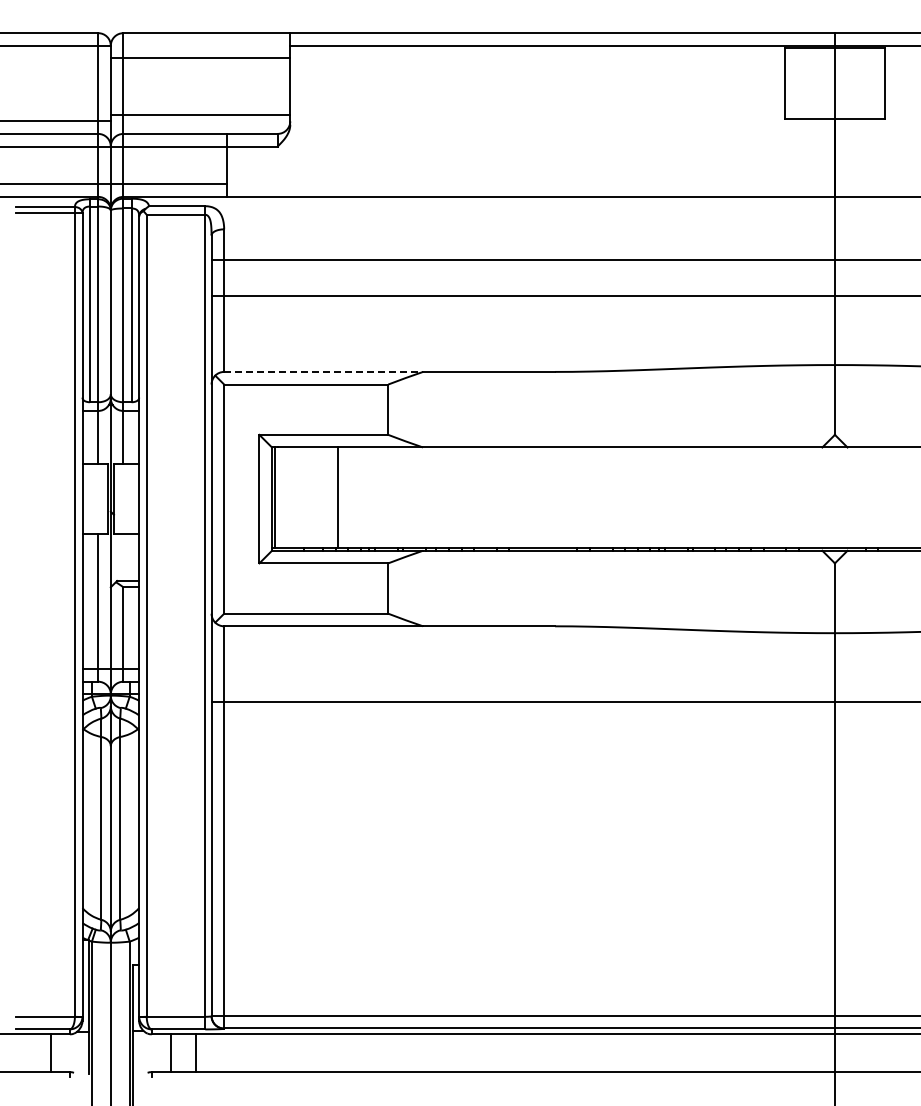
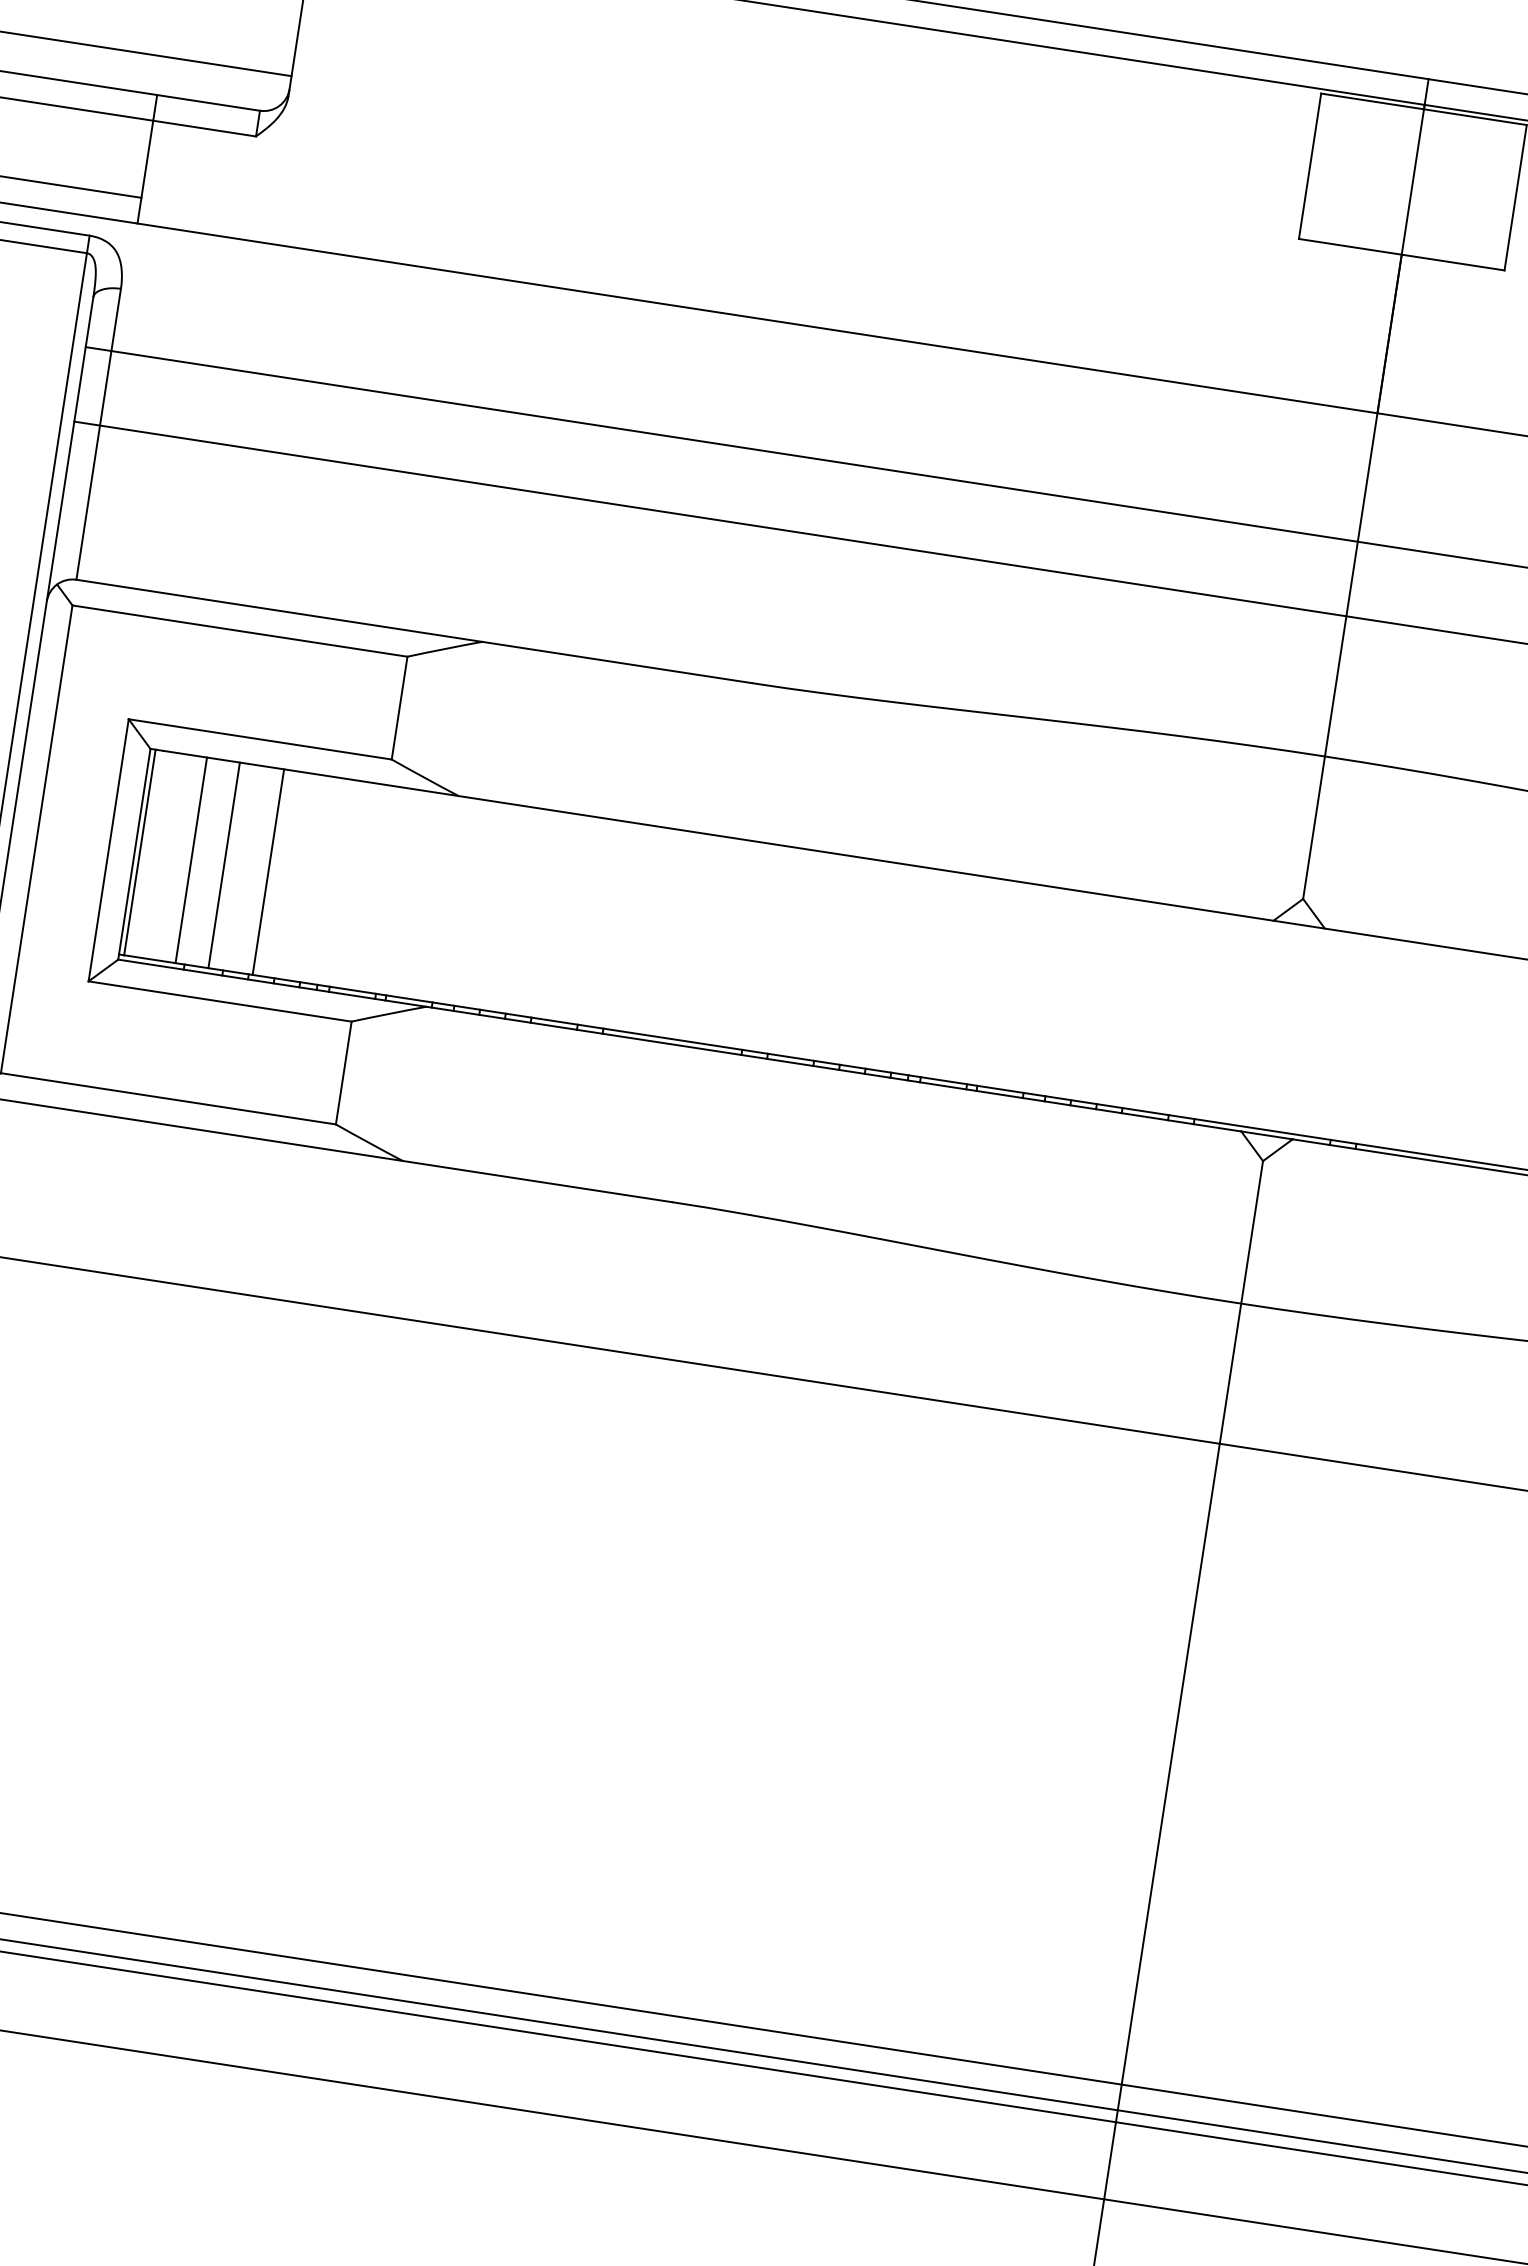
line: (324, 371) -> (281, 610), dashed -> solid
line: (299, 497) -> (190, 859), added
line: (315, 497) -> (223, 864), added

